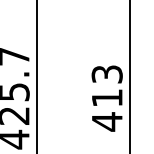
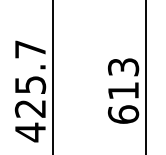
text: (107, 121) -> (123, 114), 413 -> 613

